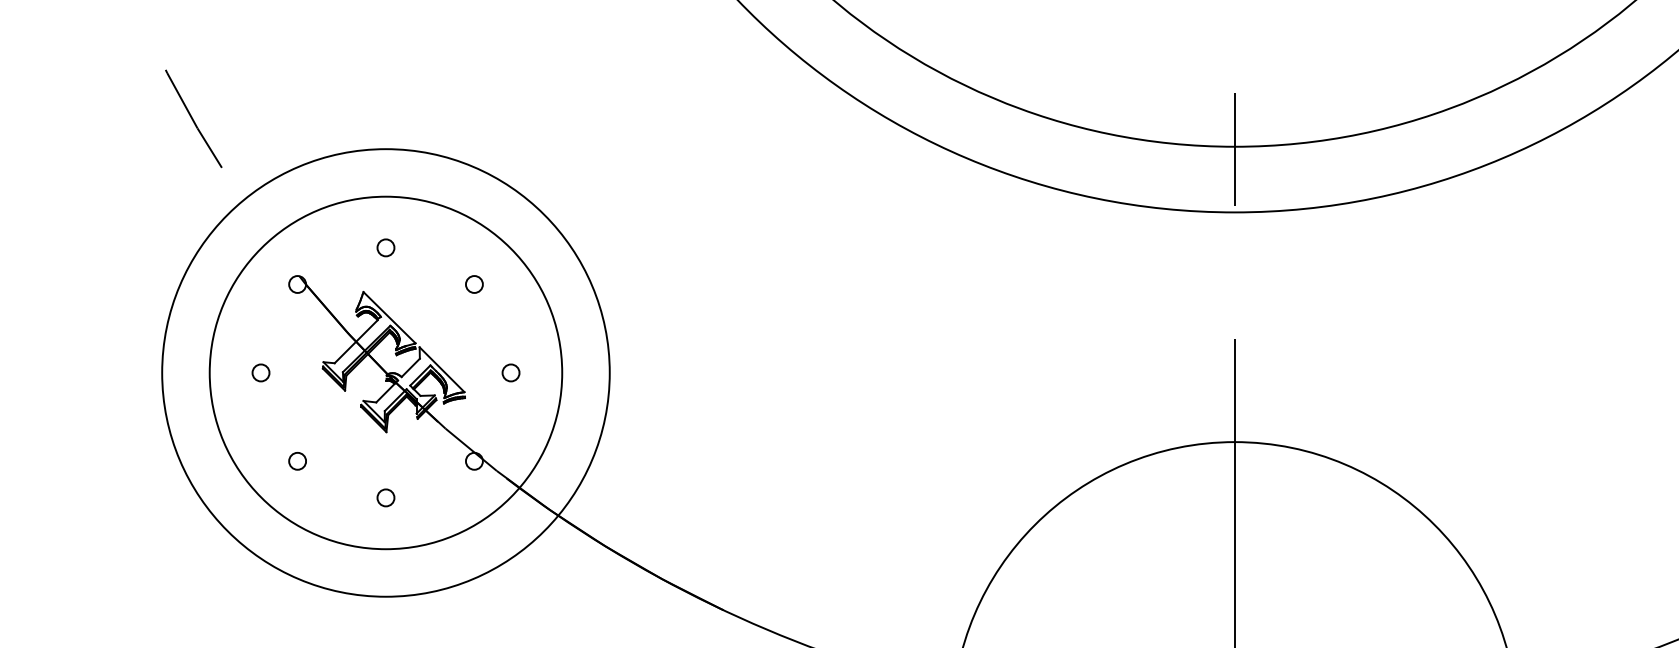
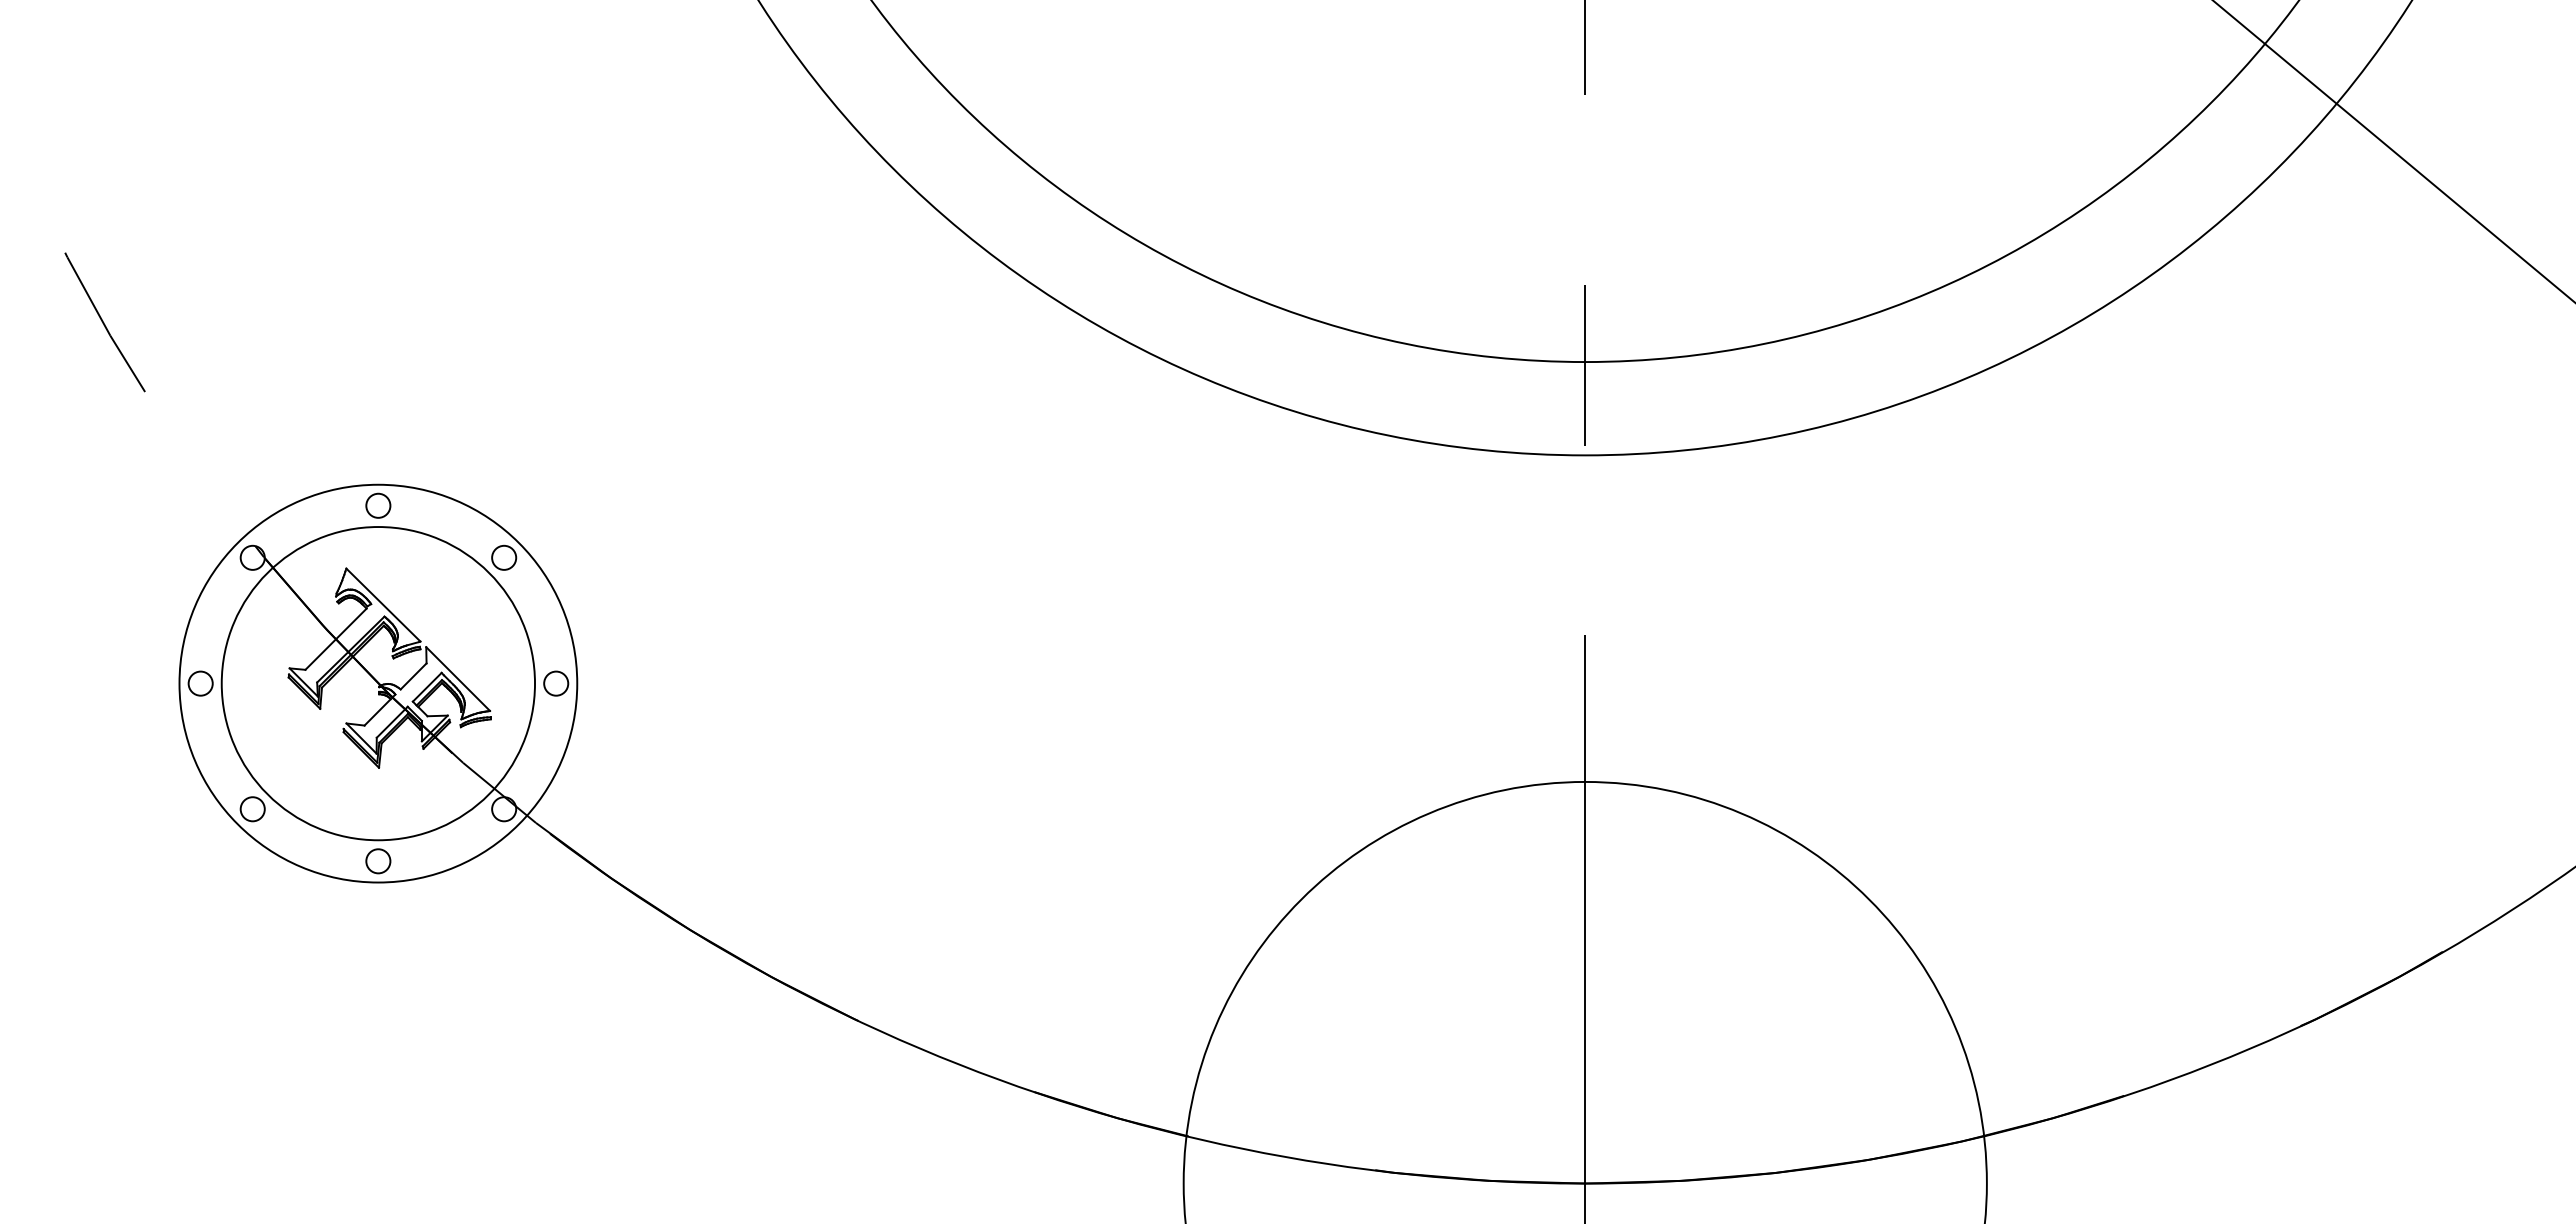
circle: (386, 372) -> (378, 683), size x0.62
circle: (386, 372) -> (378, 683), size x0.62

